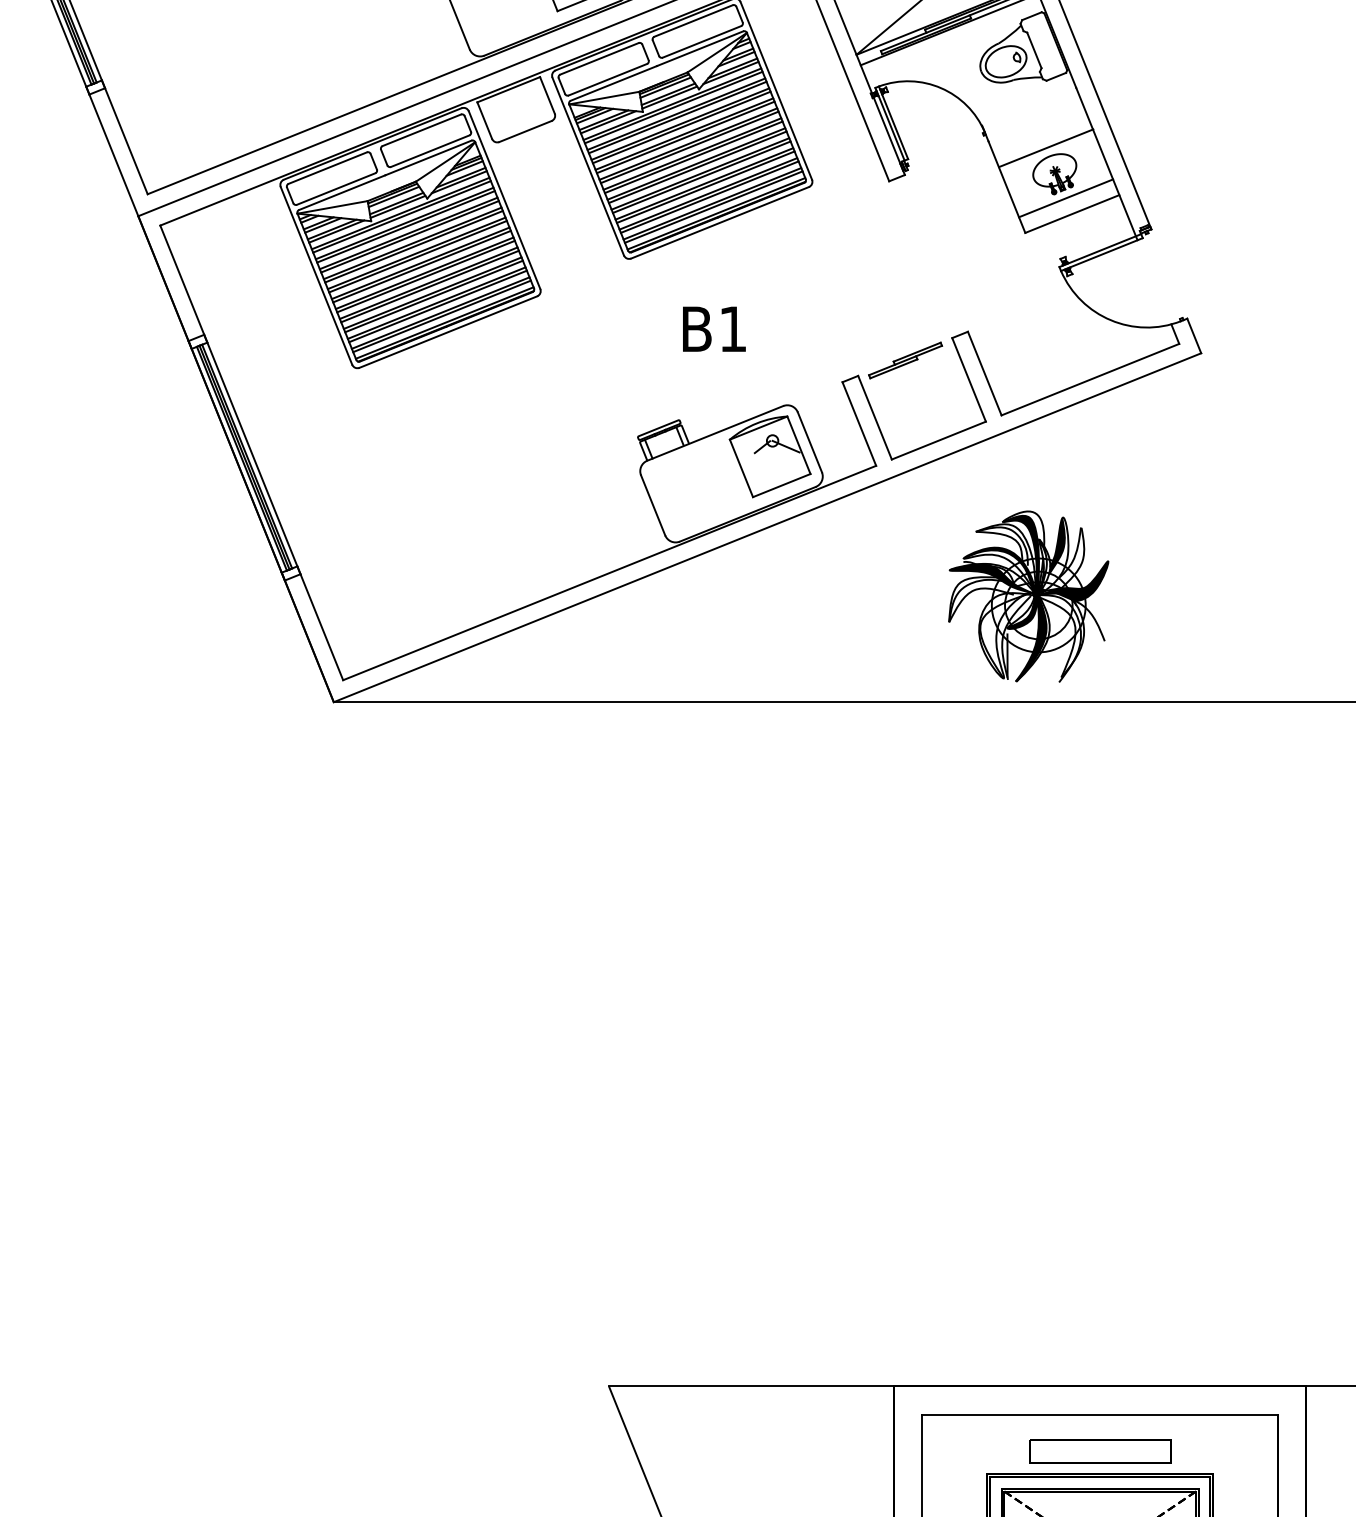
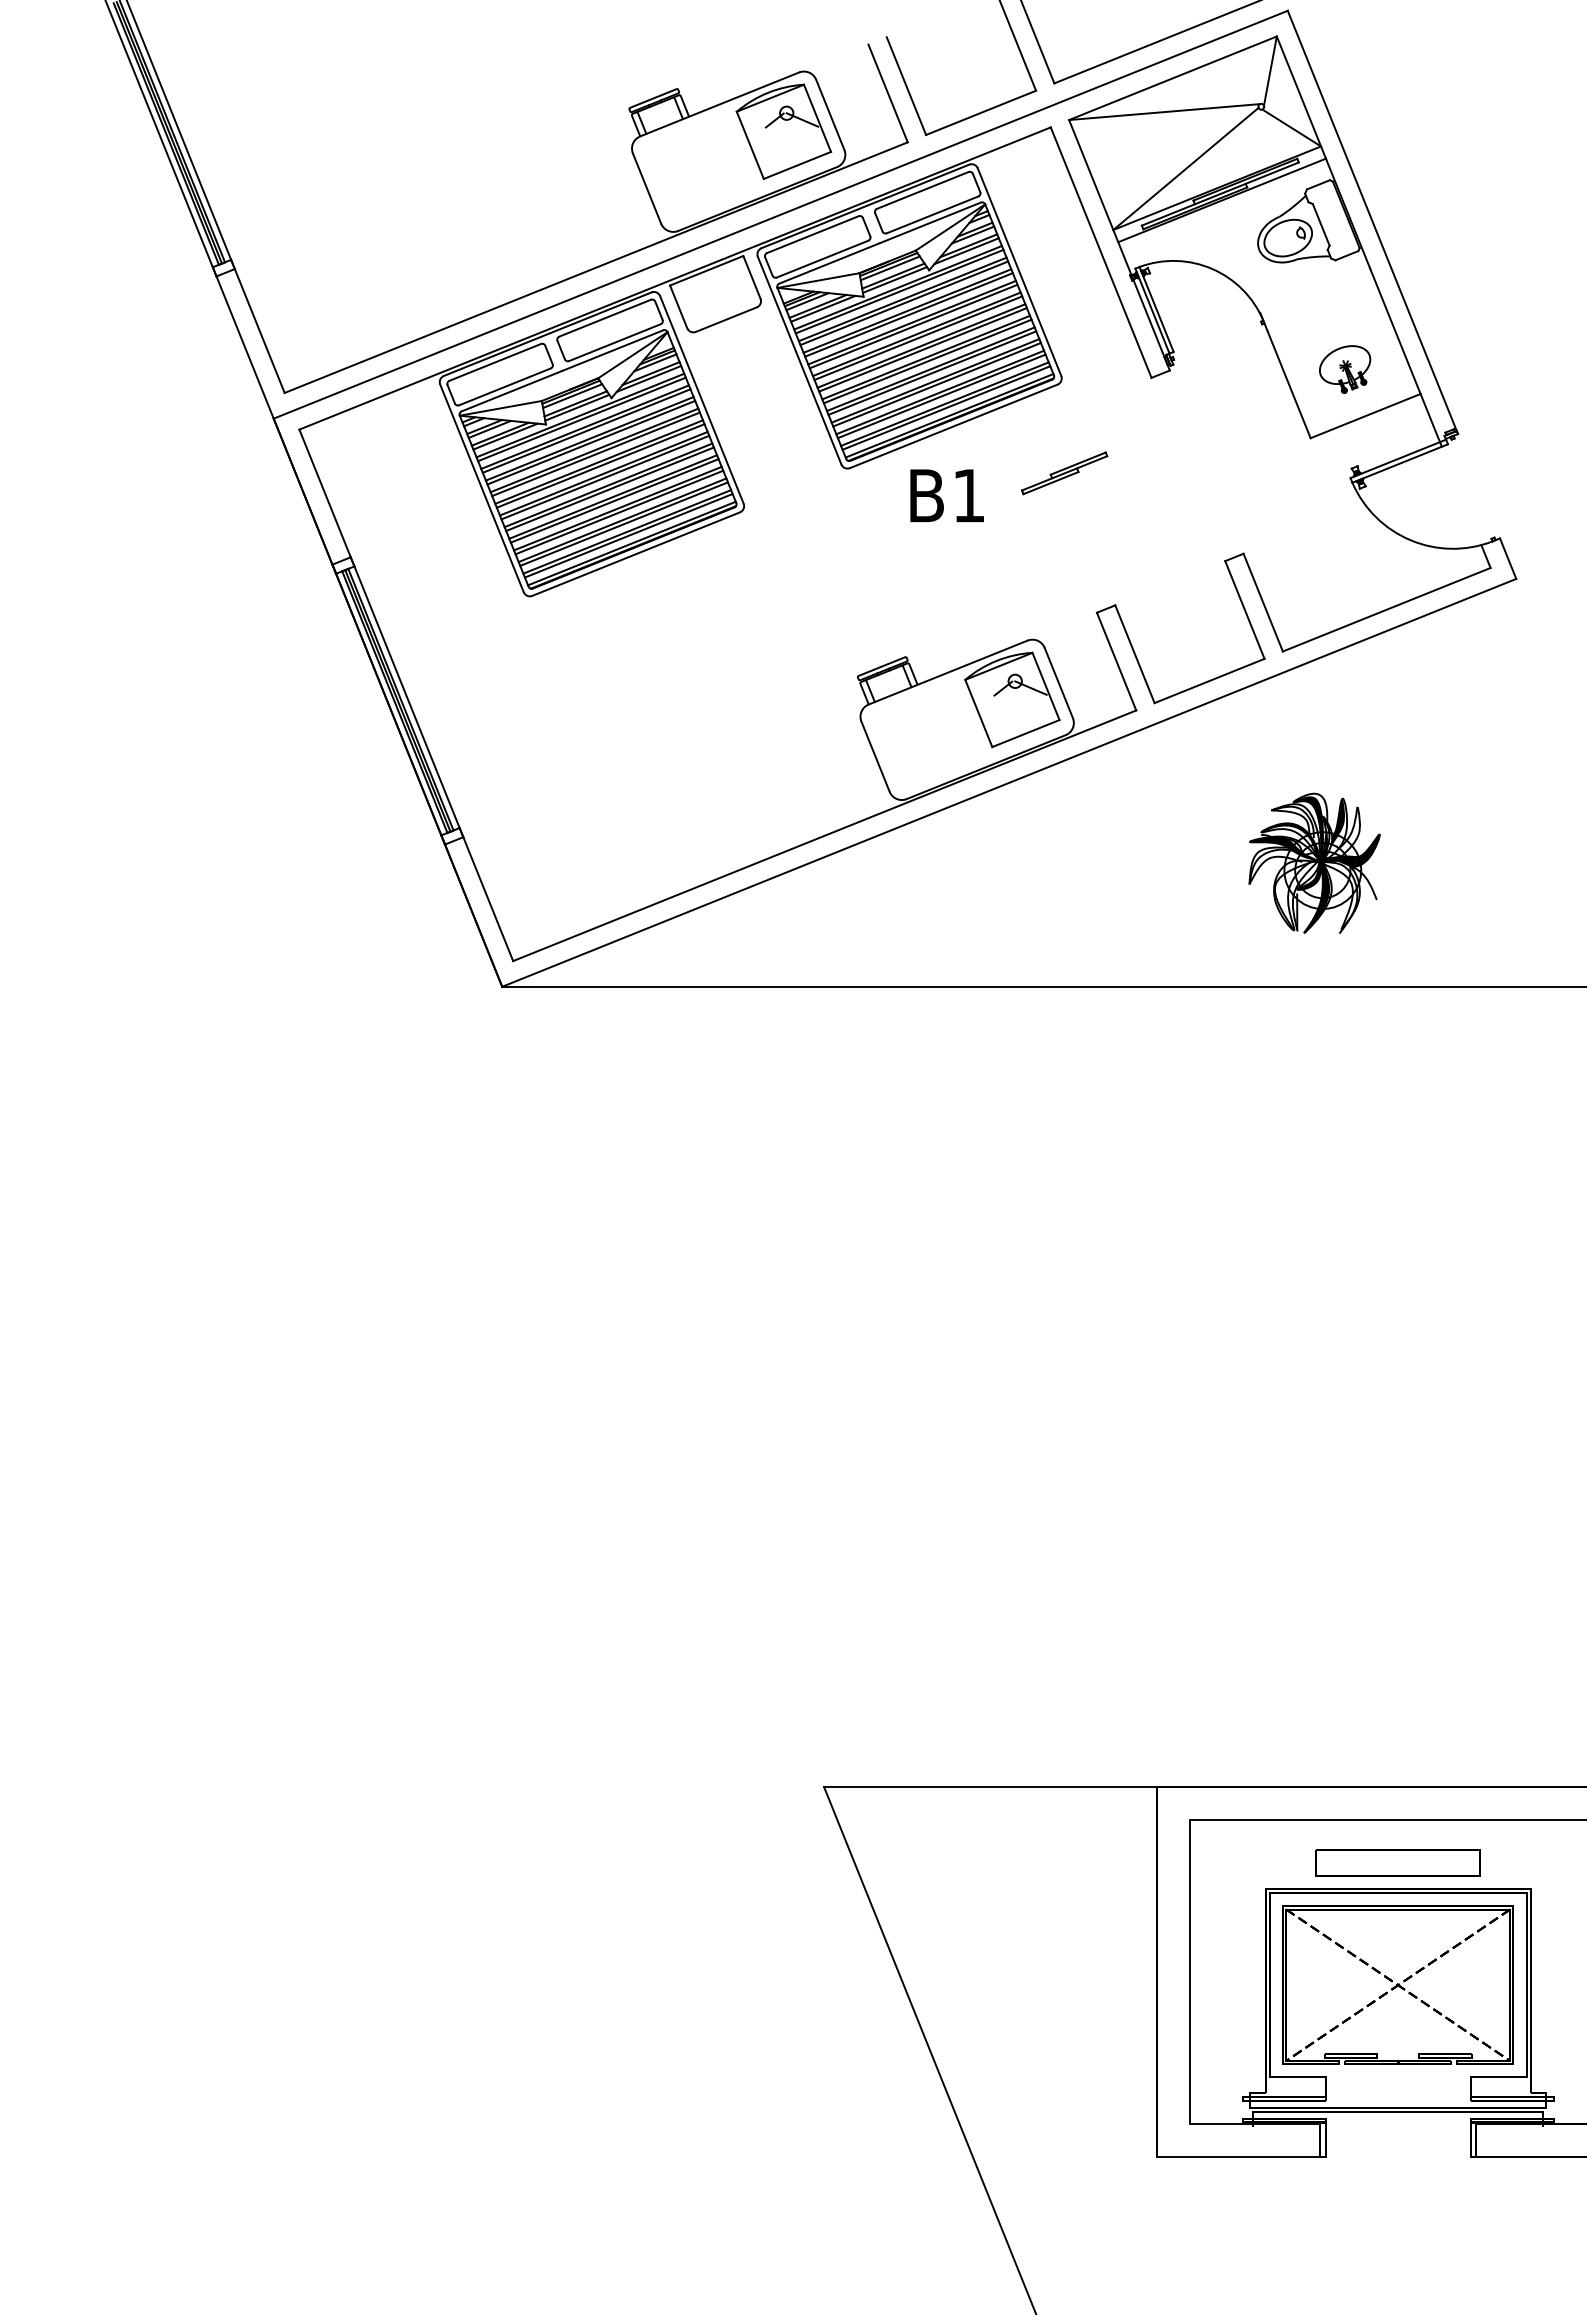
line: (1046, 148) -> (1335, 339), removed
line: (1066, 198) -> (1358, 397), removed
text: (713, 328) -> (946, 495), moved
part: (905, 360) -> (1064, 473), moved
part: (1028, 596) -> (1314, 863), size x0.7

